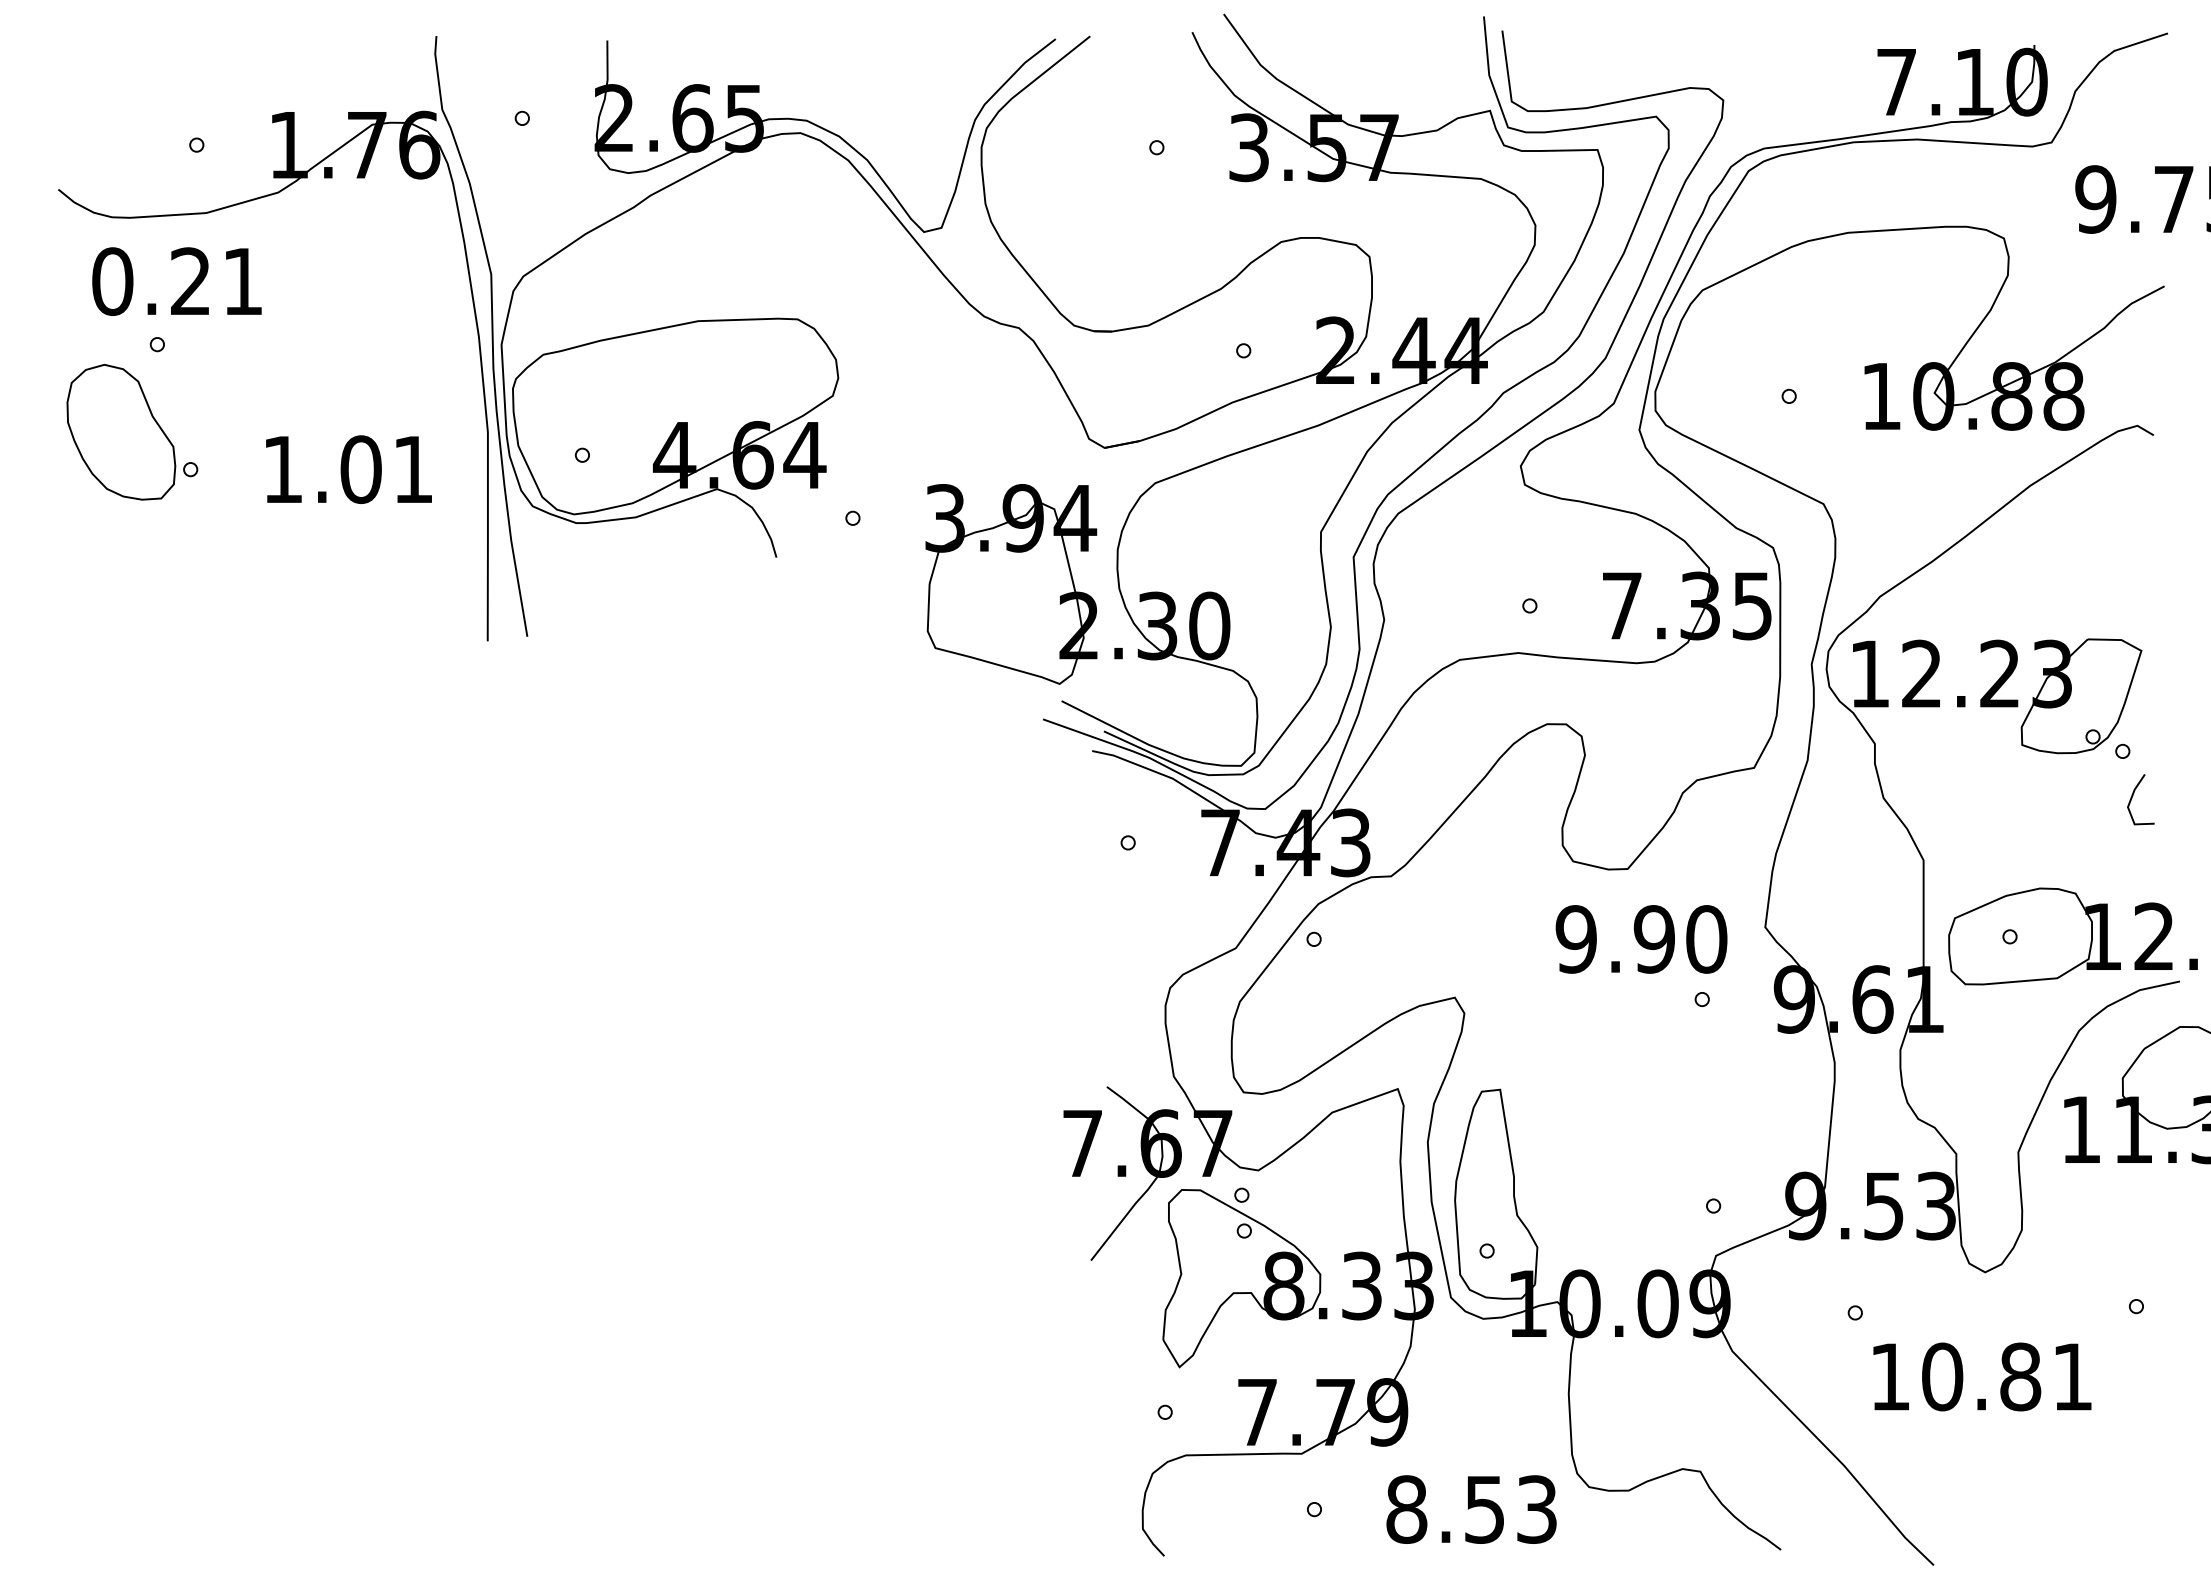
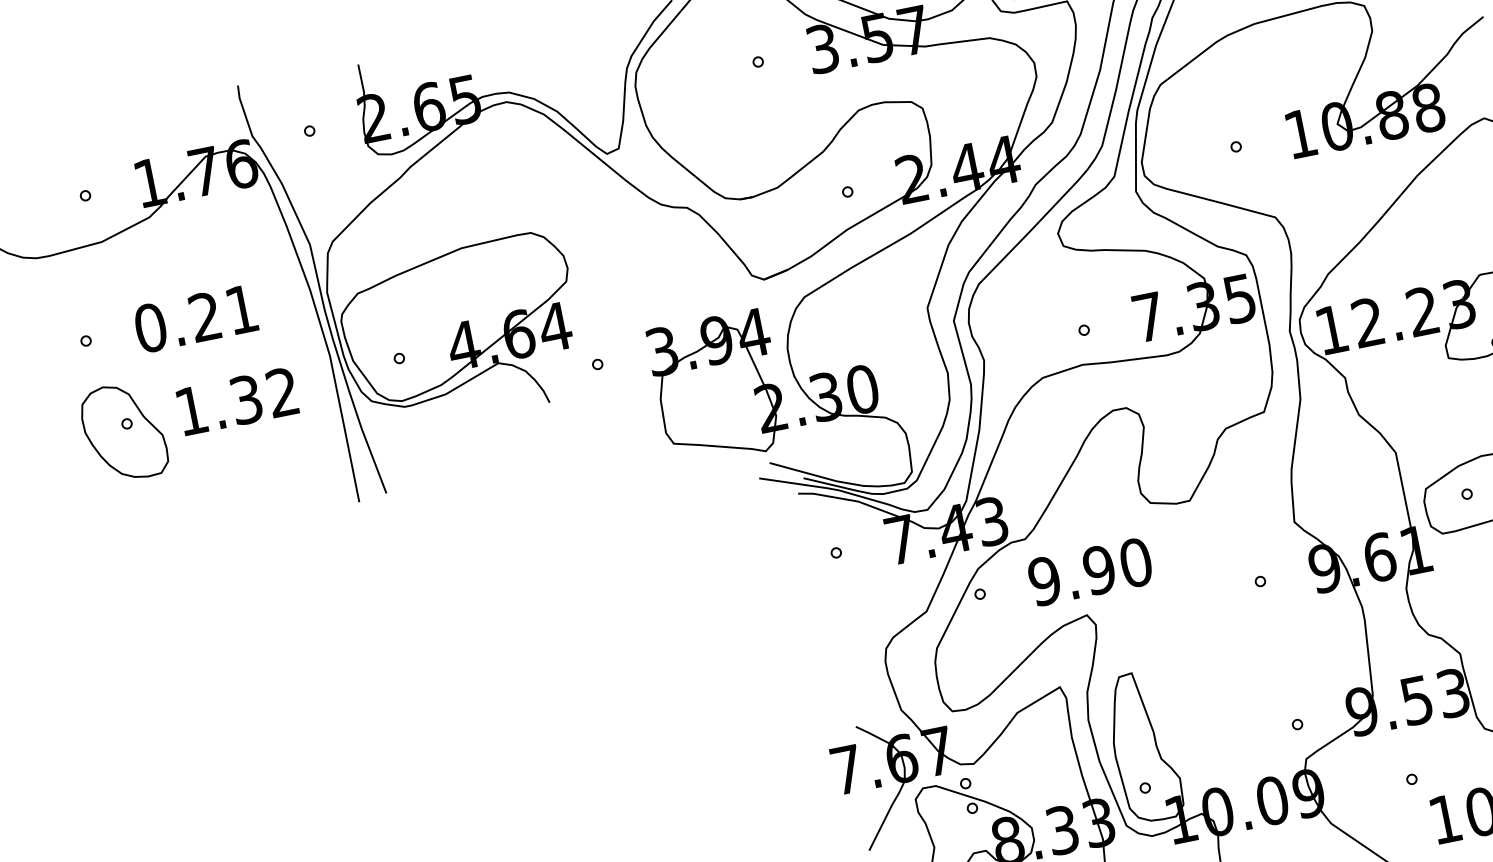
text: (176, 281) -> (195, 318), moved
part: (121, 431) -> (124, 431), moved
text: (385, 469) -> (263, 396), 1.01 -> 1.32
text: (1641, 939) -> (1090, 572), moved

